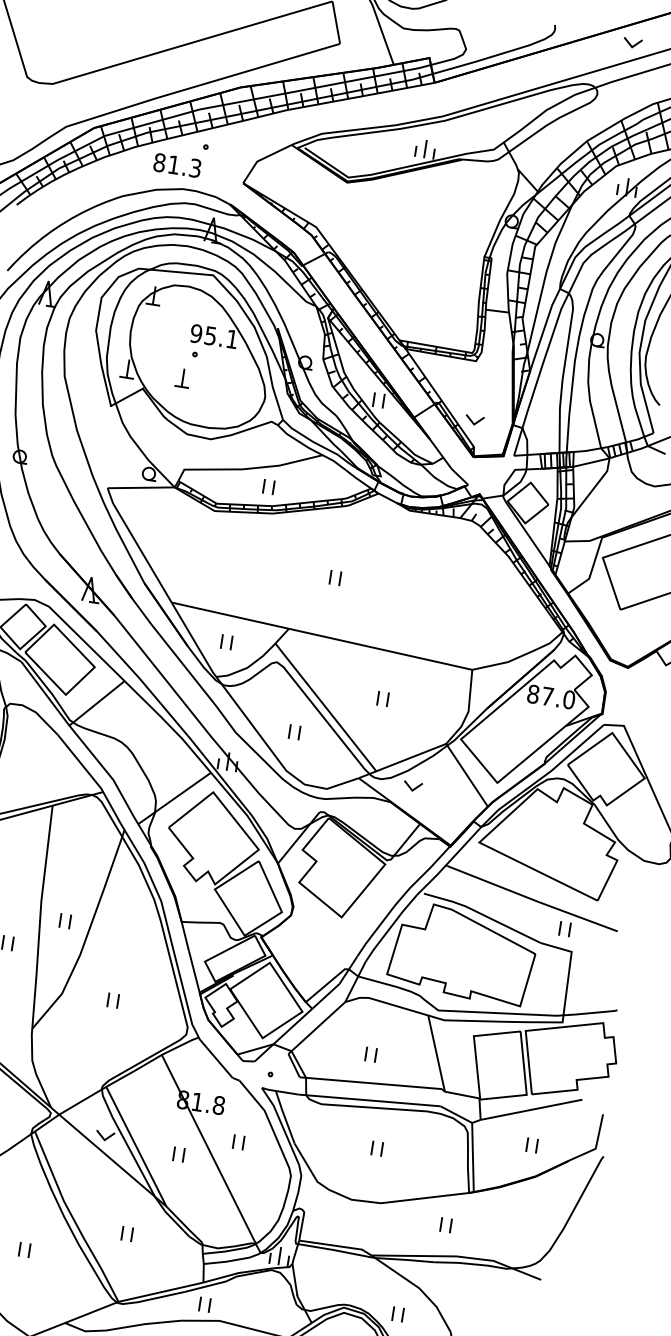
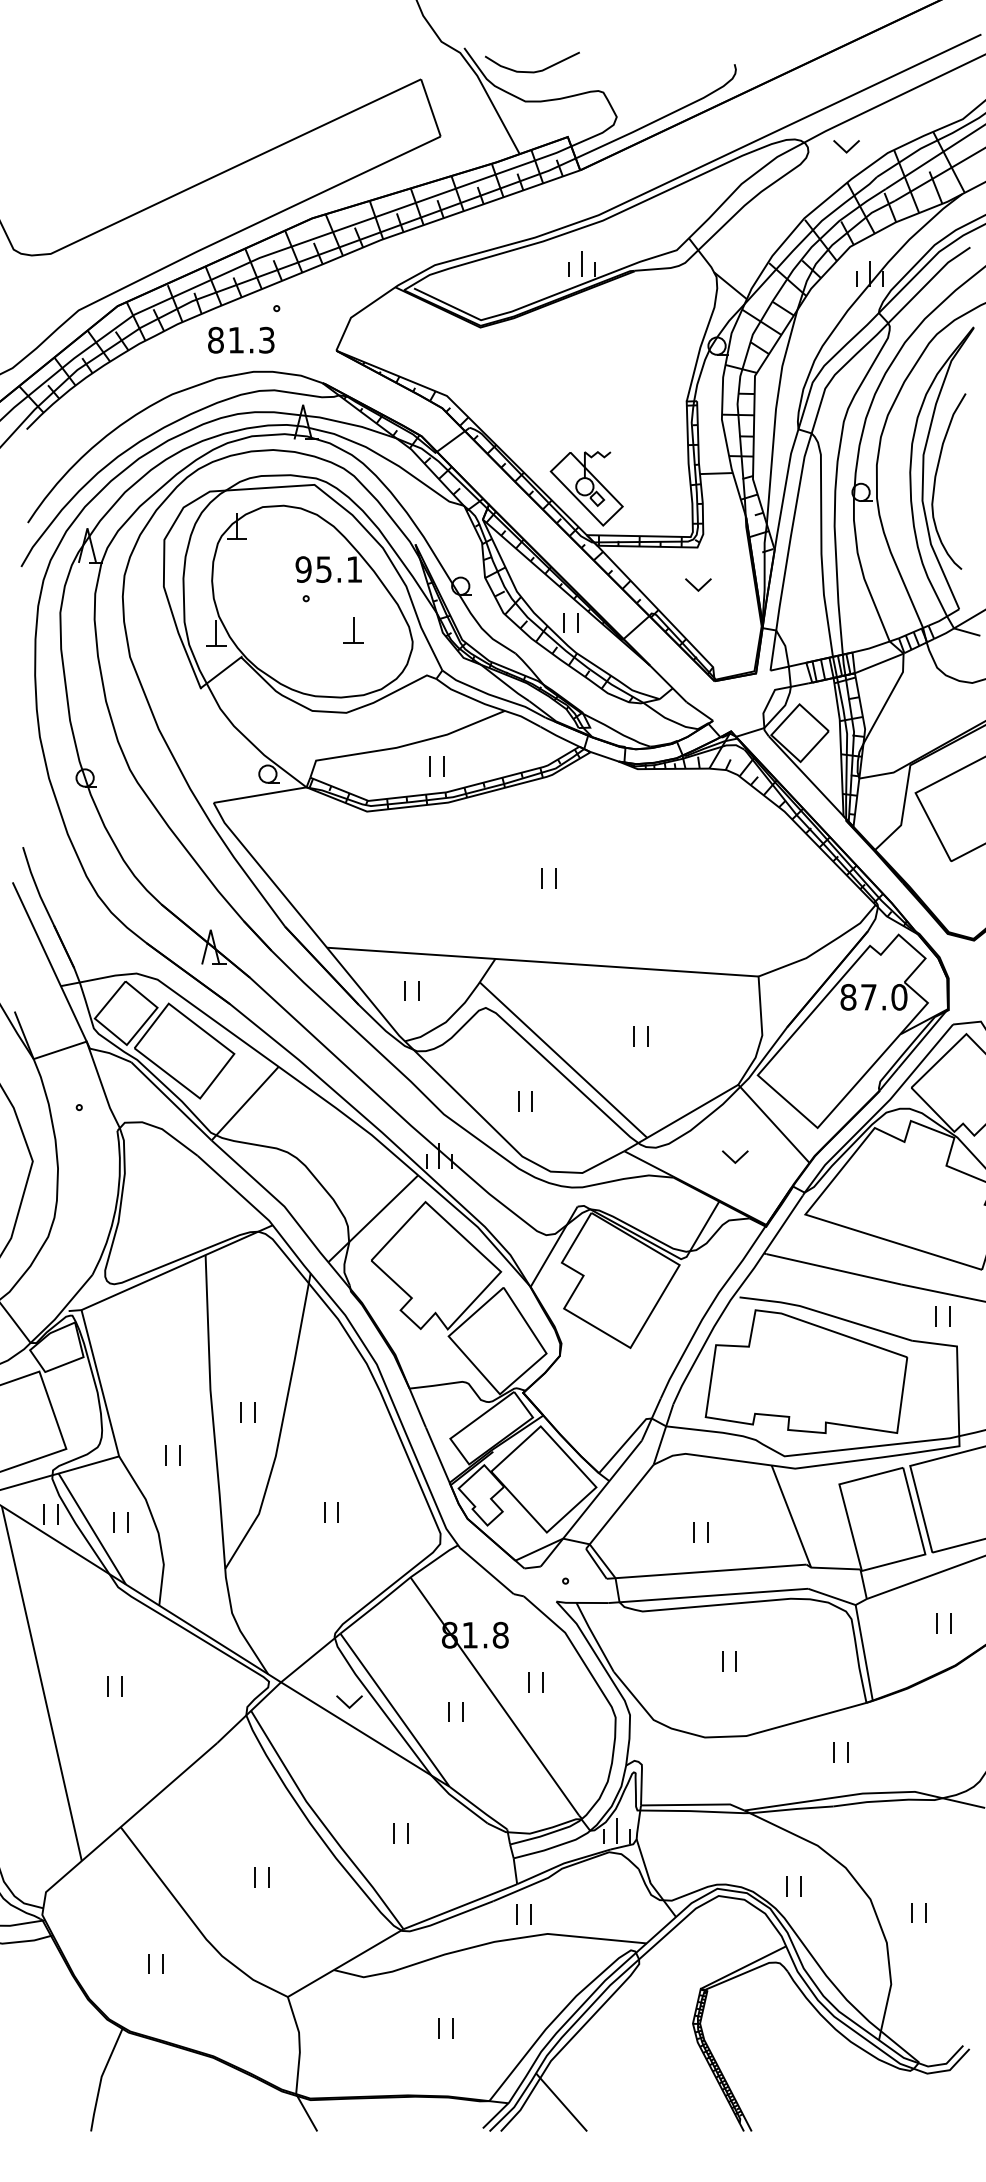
part: (632, 42) -> (846, 146), moved
part: (404, 307) -> (586, 488), added
part: (182, 378) -> (353, 630), moved
part: (474, 420) -> (698, 584), moved
part: (413, 786) -> (735, 1156), moved

